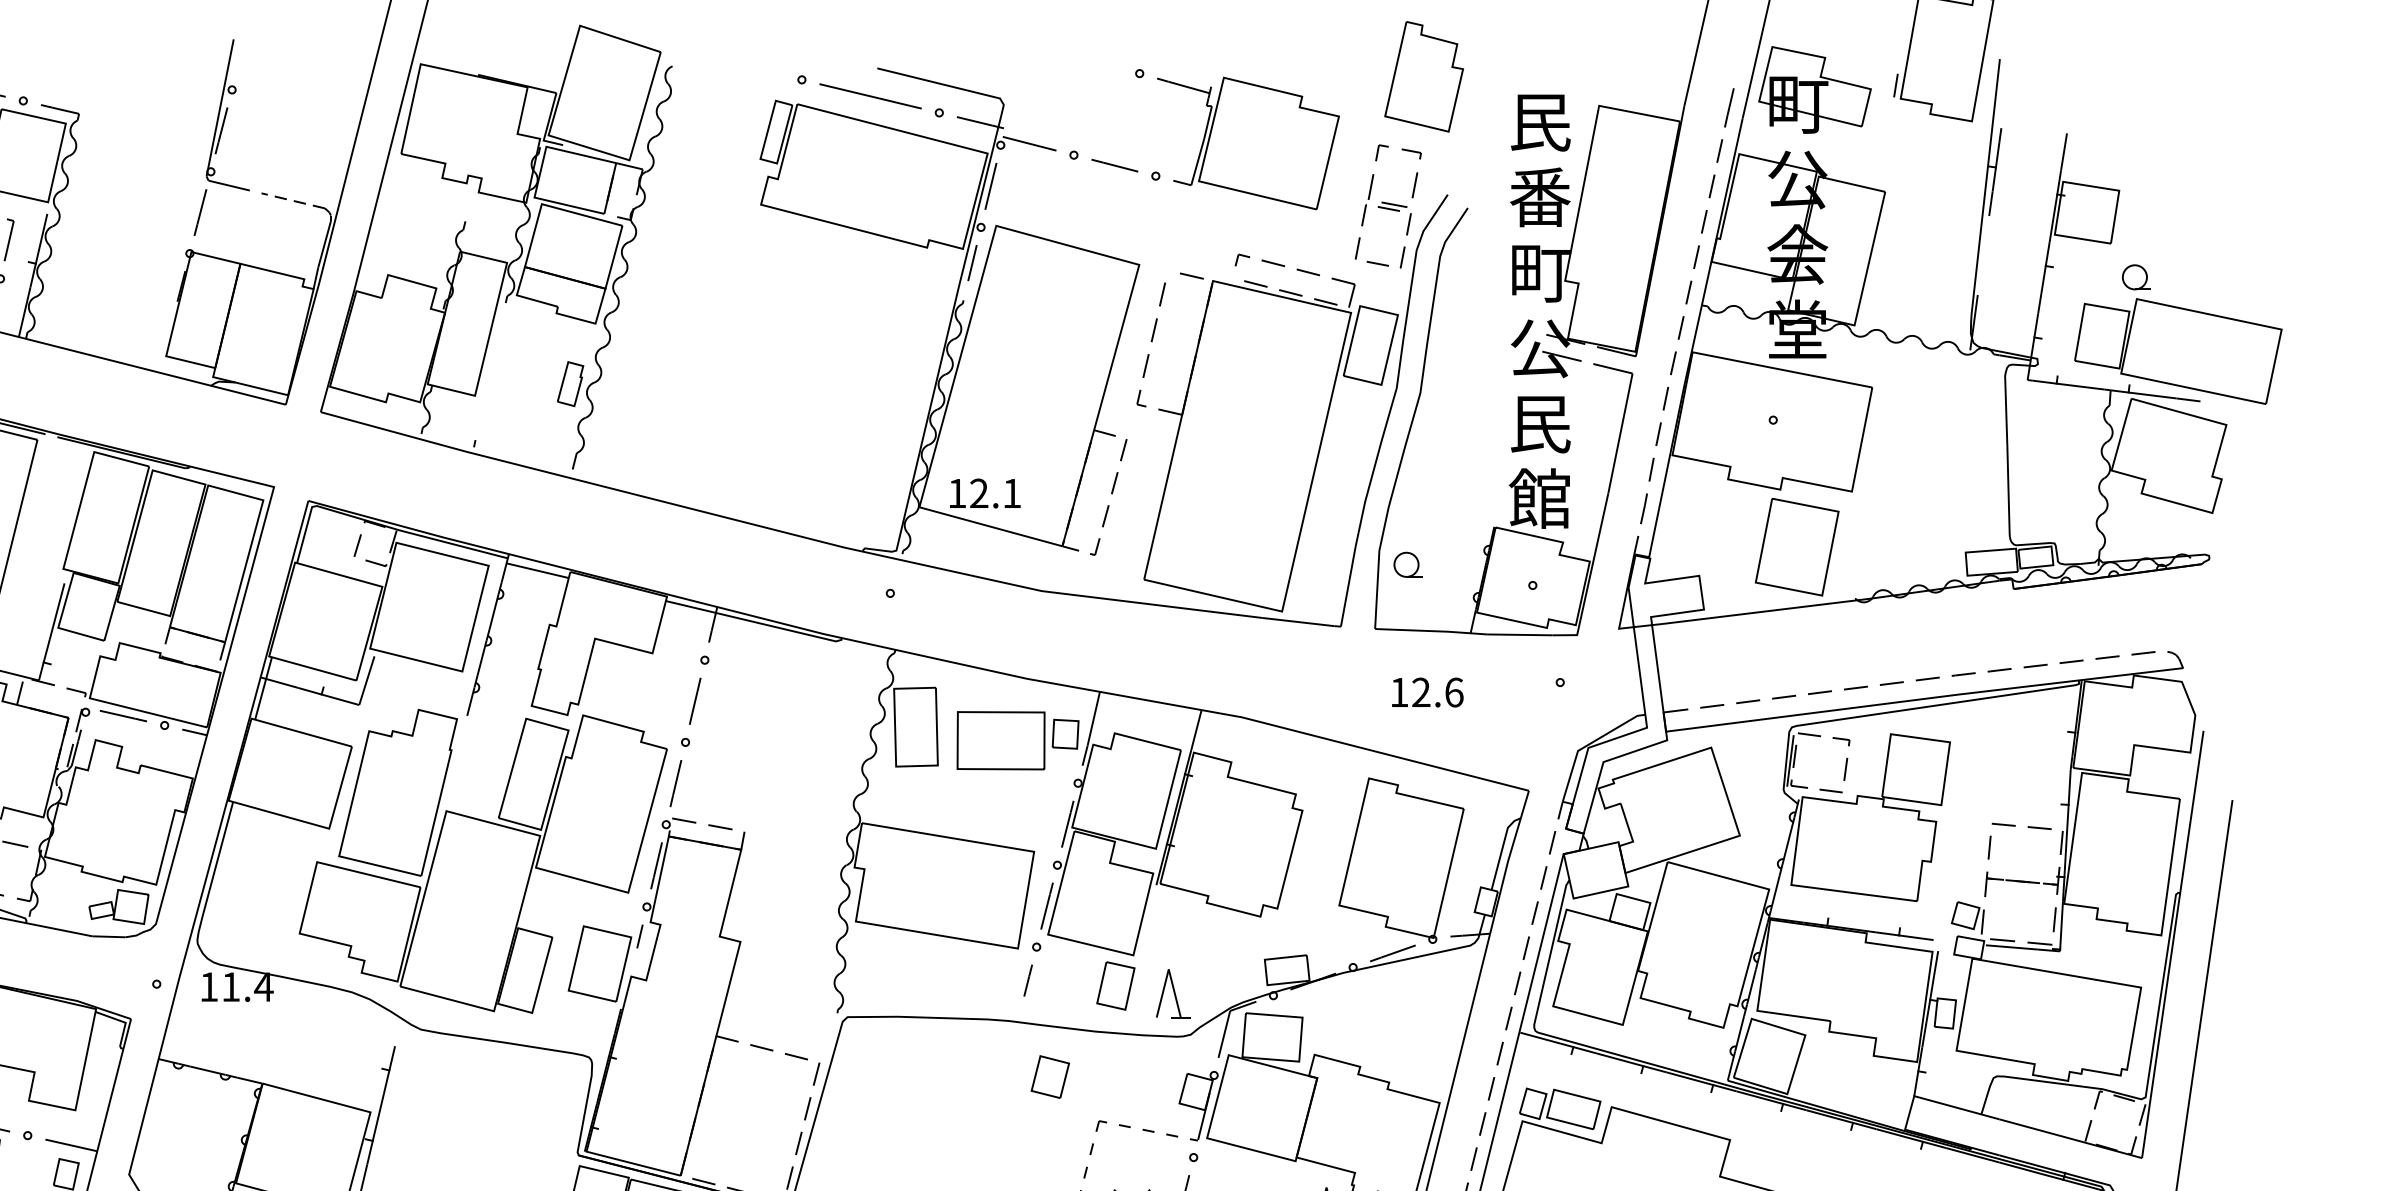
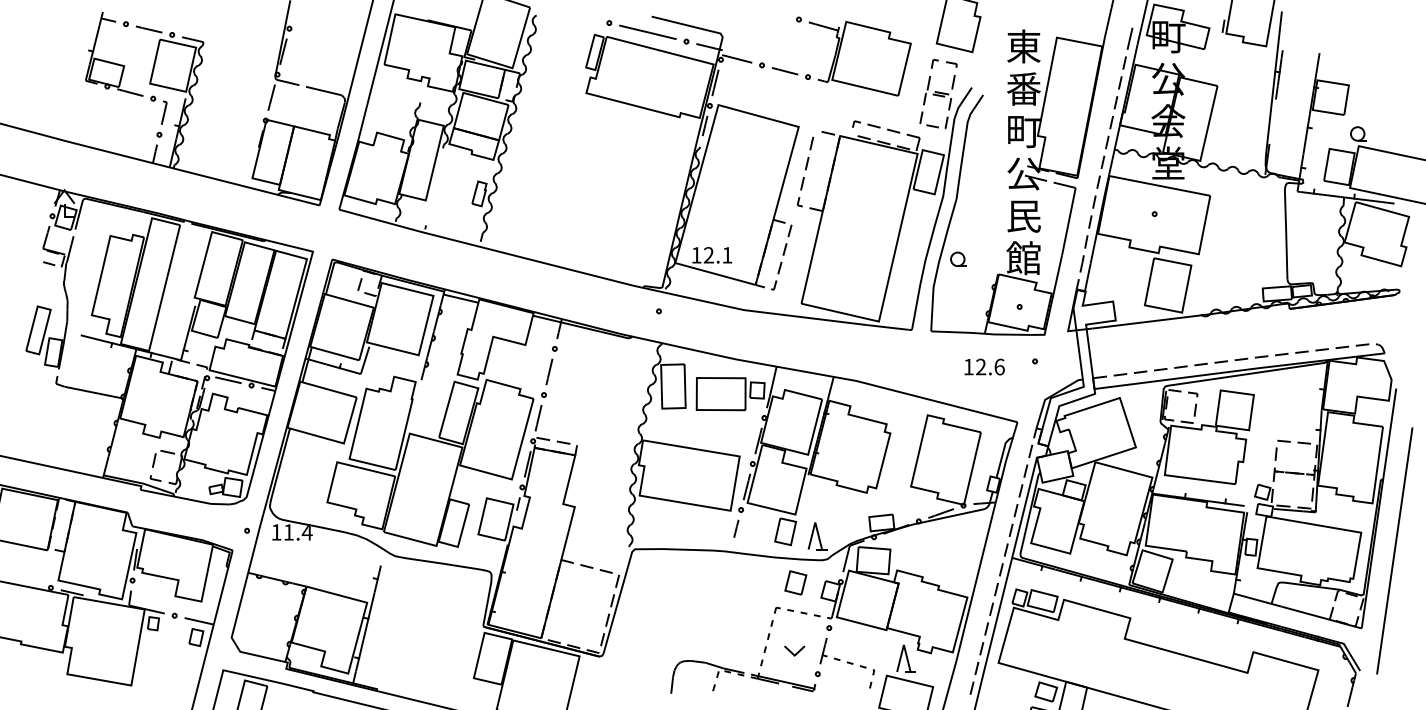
text: (1539, 121) -> (1023, 46), 民 -> 東
line: (292, 199) -> (323, 90), dashed -> solid
part: (1407, 563) -> (958, 258), moved
text: (1427, 691) -> (984, 366), moved
part: (1049, 1076) -> (795, 582), moved

